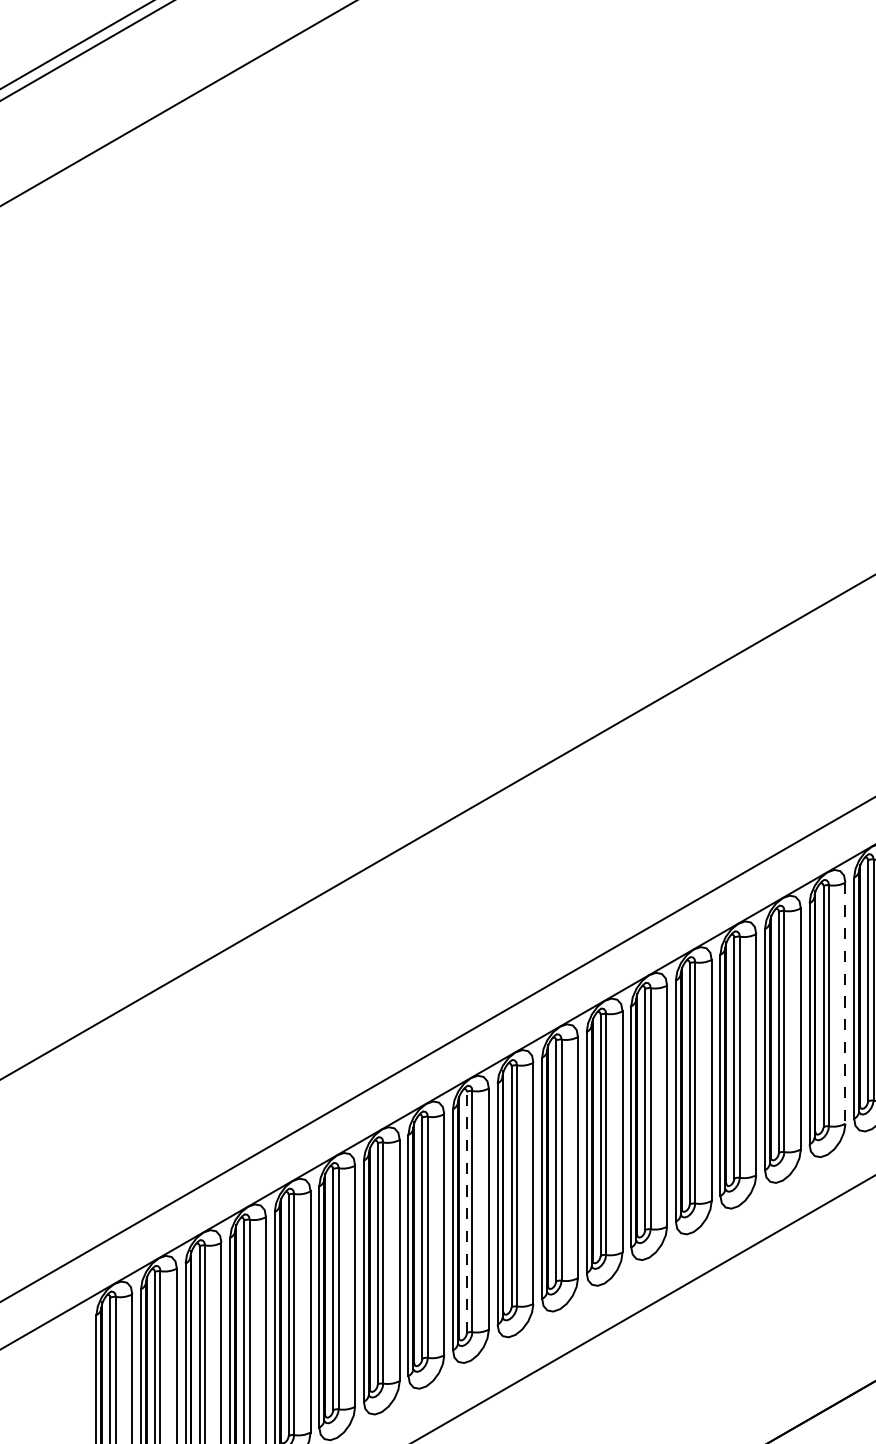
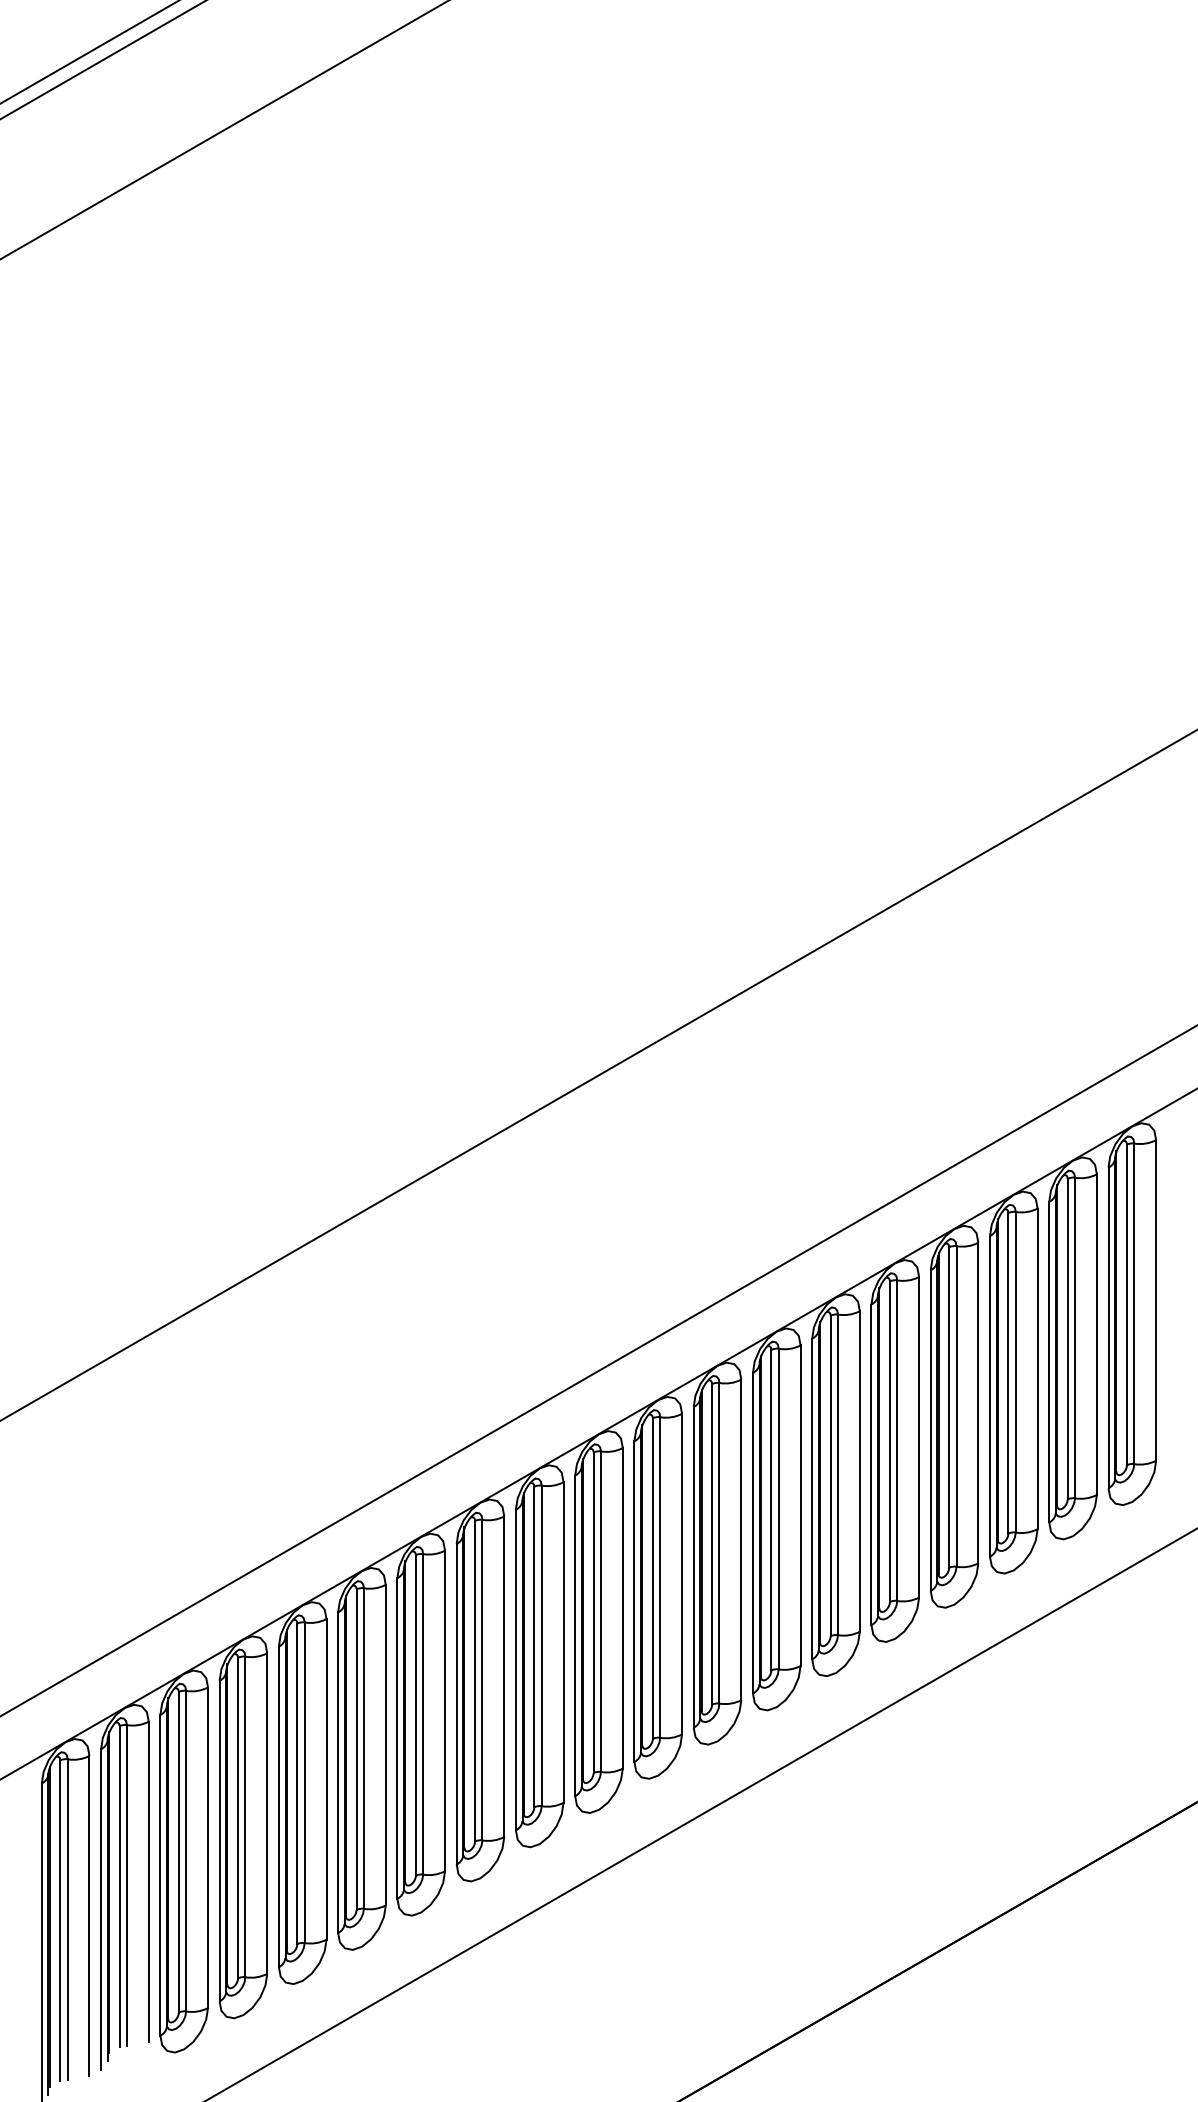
line: (845, 1003) -> (1037, 1369), dashed -> solid
line: (467, 1212) -> (534, 1646), dashed -> solid

